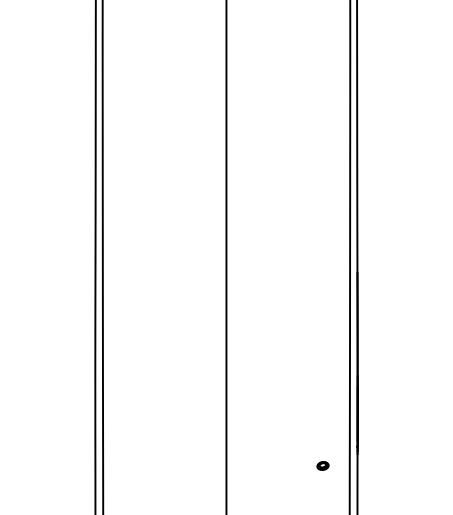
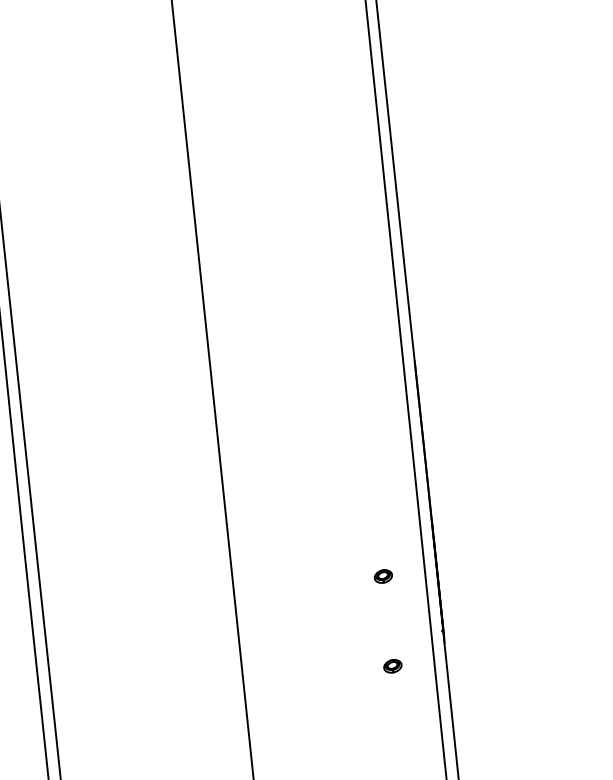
part: (322, 407) -> (382, 575), added

